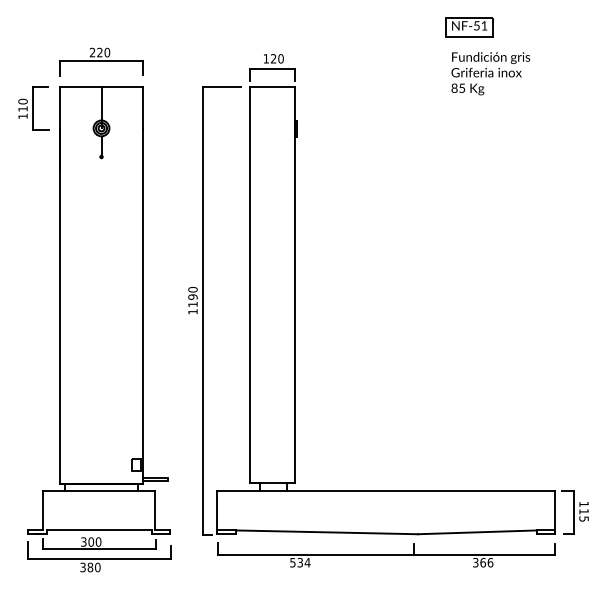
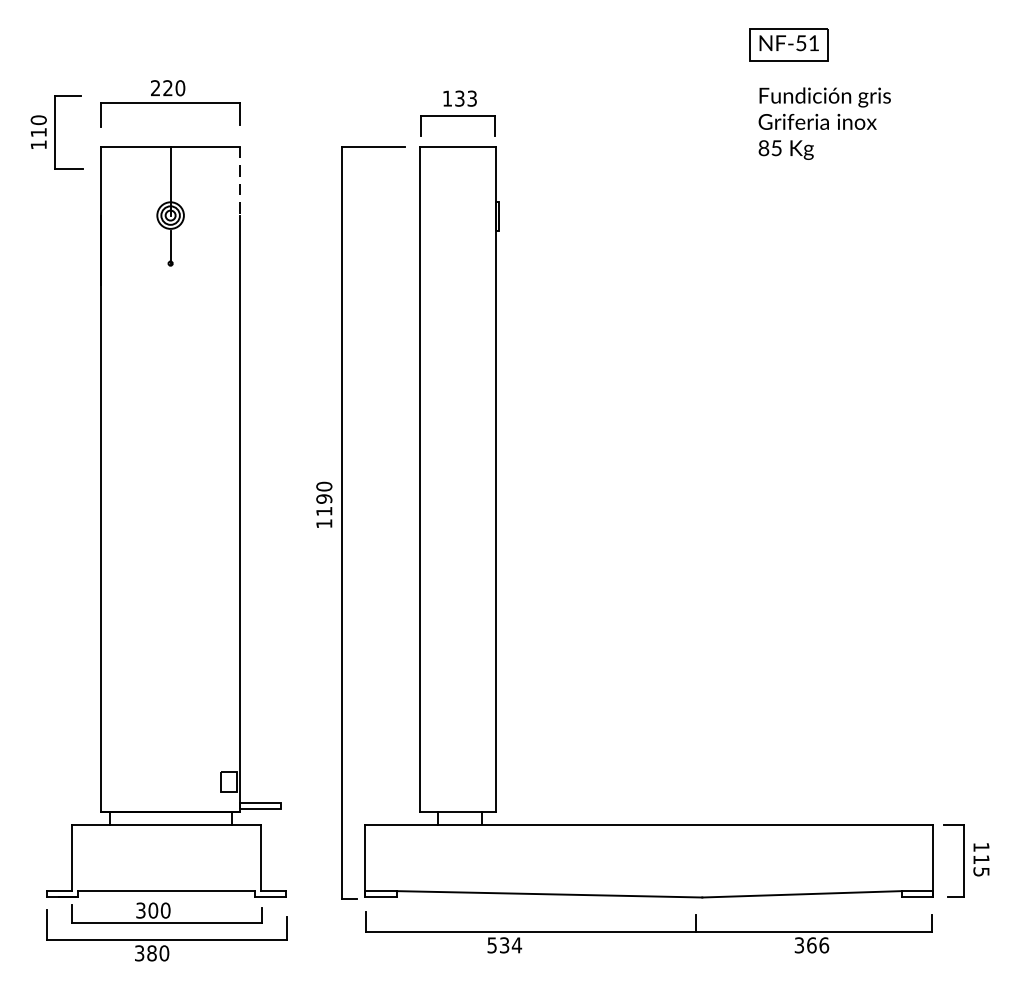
text: (277, 58) -> (466, 98), 120 -> 133
part: (33, 108) -> (56, 131), moved
line: (142, 108) -> (239, 182), solid -> dashed

